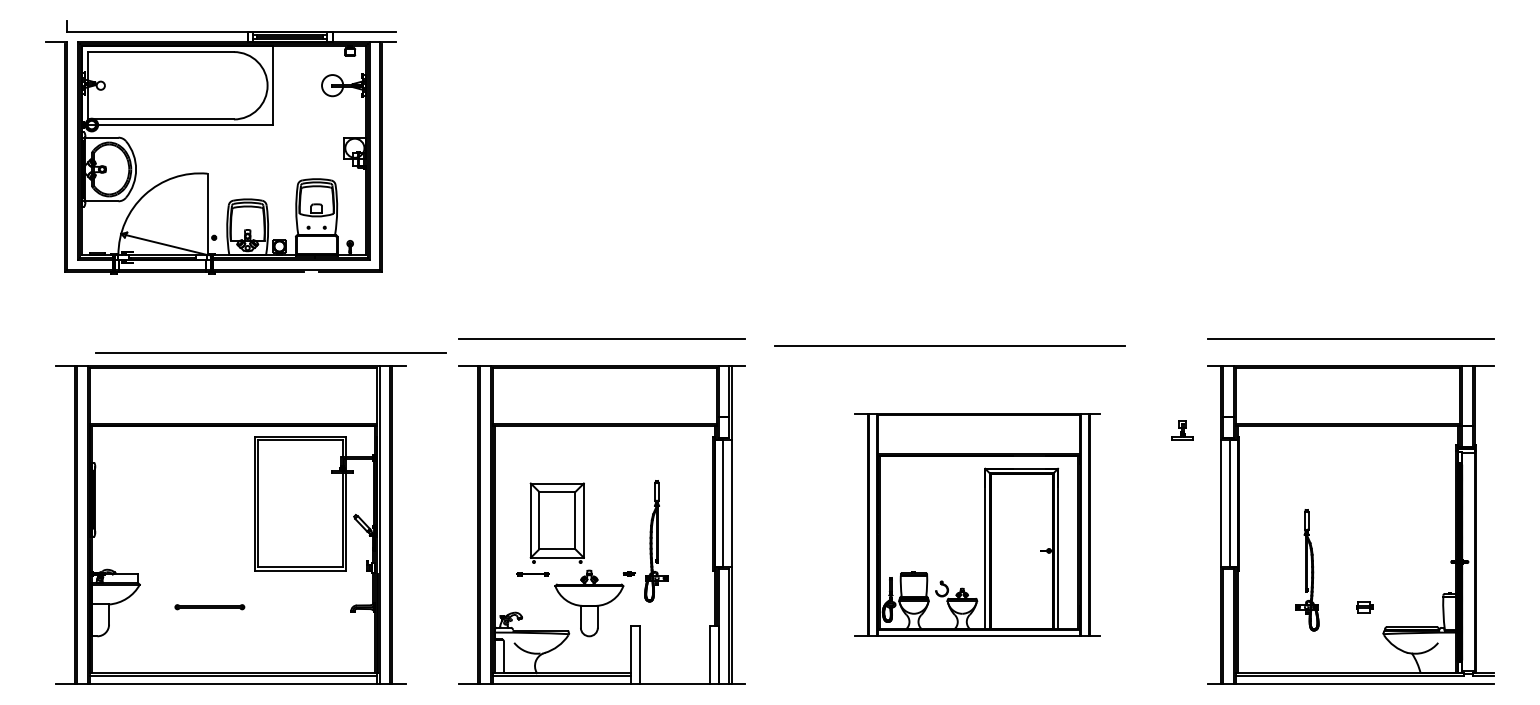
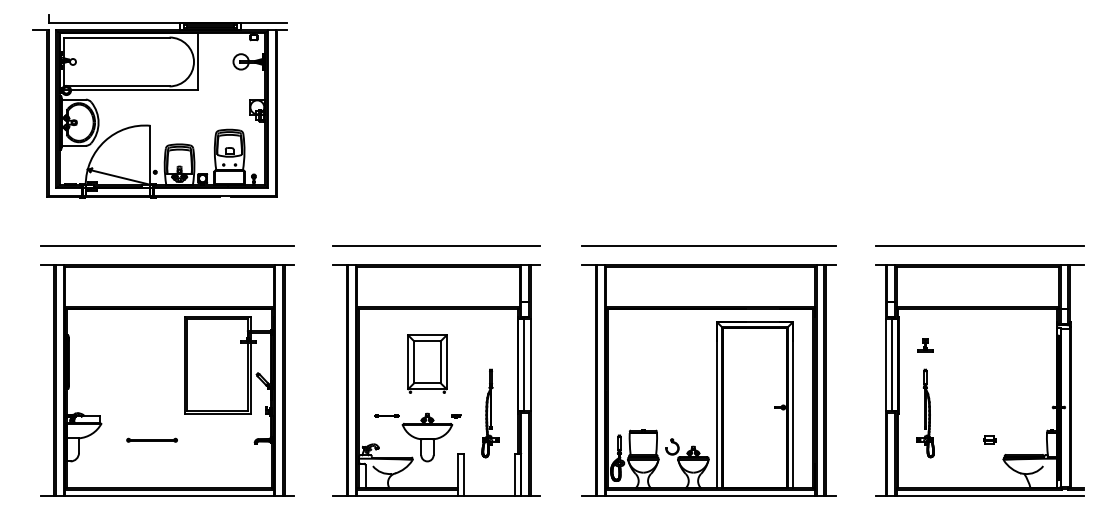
line: (949, 345) -> (708, 245), moved
line: (270, 352) -> (167, 245), moved
part: (1182, 430) -> (925, 345), moved
part: (556, 522) -> (426, 363), moved
part: (976, 524) -> (708, 380), size x1.43
part: (656, 541) -> (490, 413), moved
part: (1307, 570) -> (925, 413), moved

